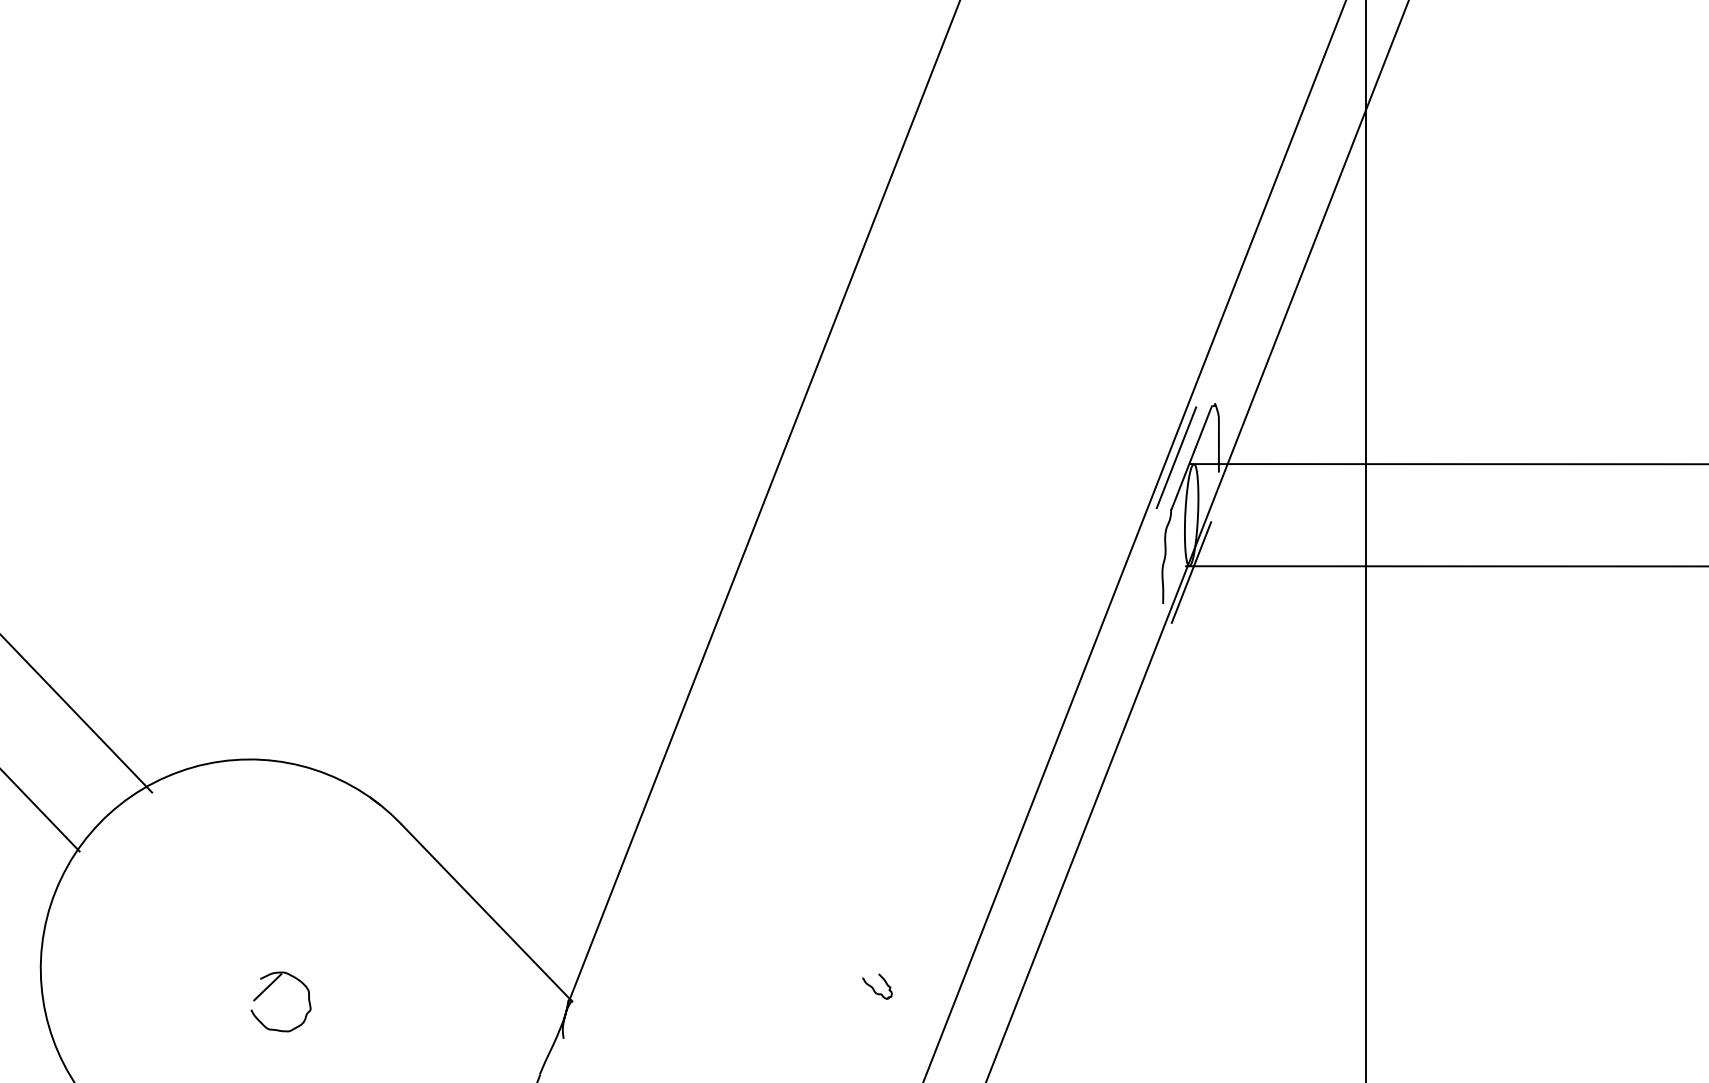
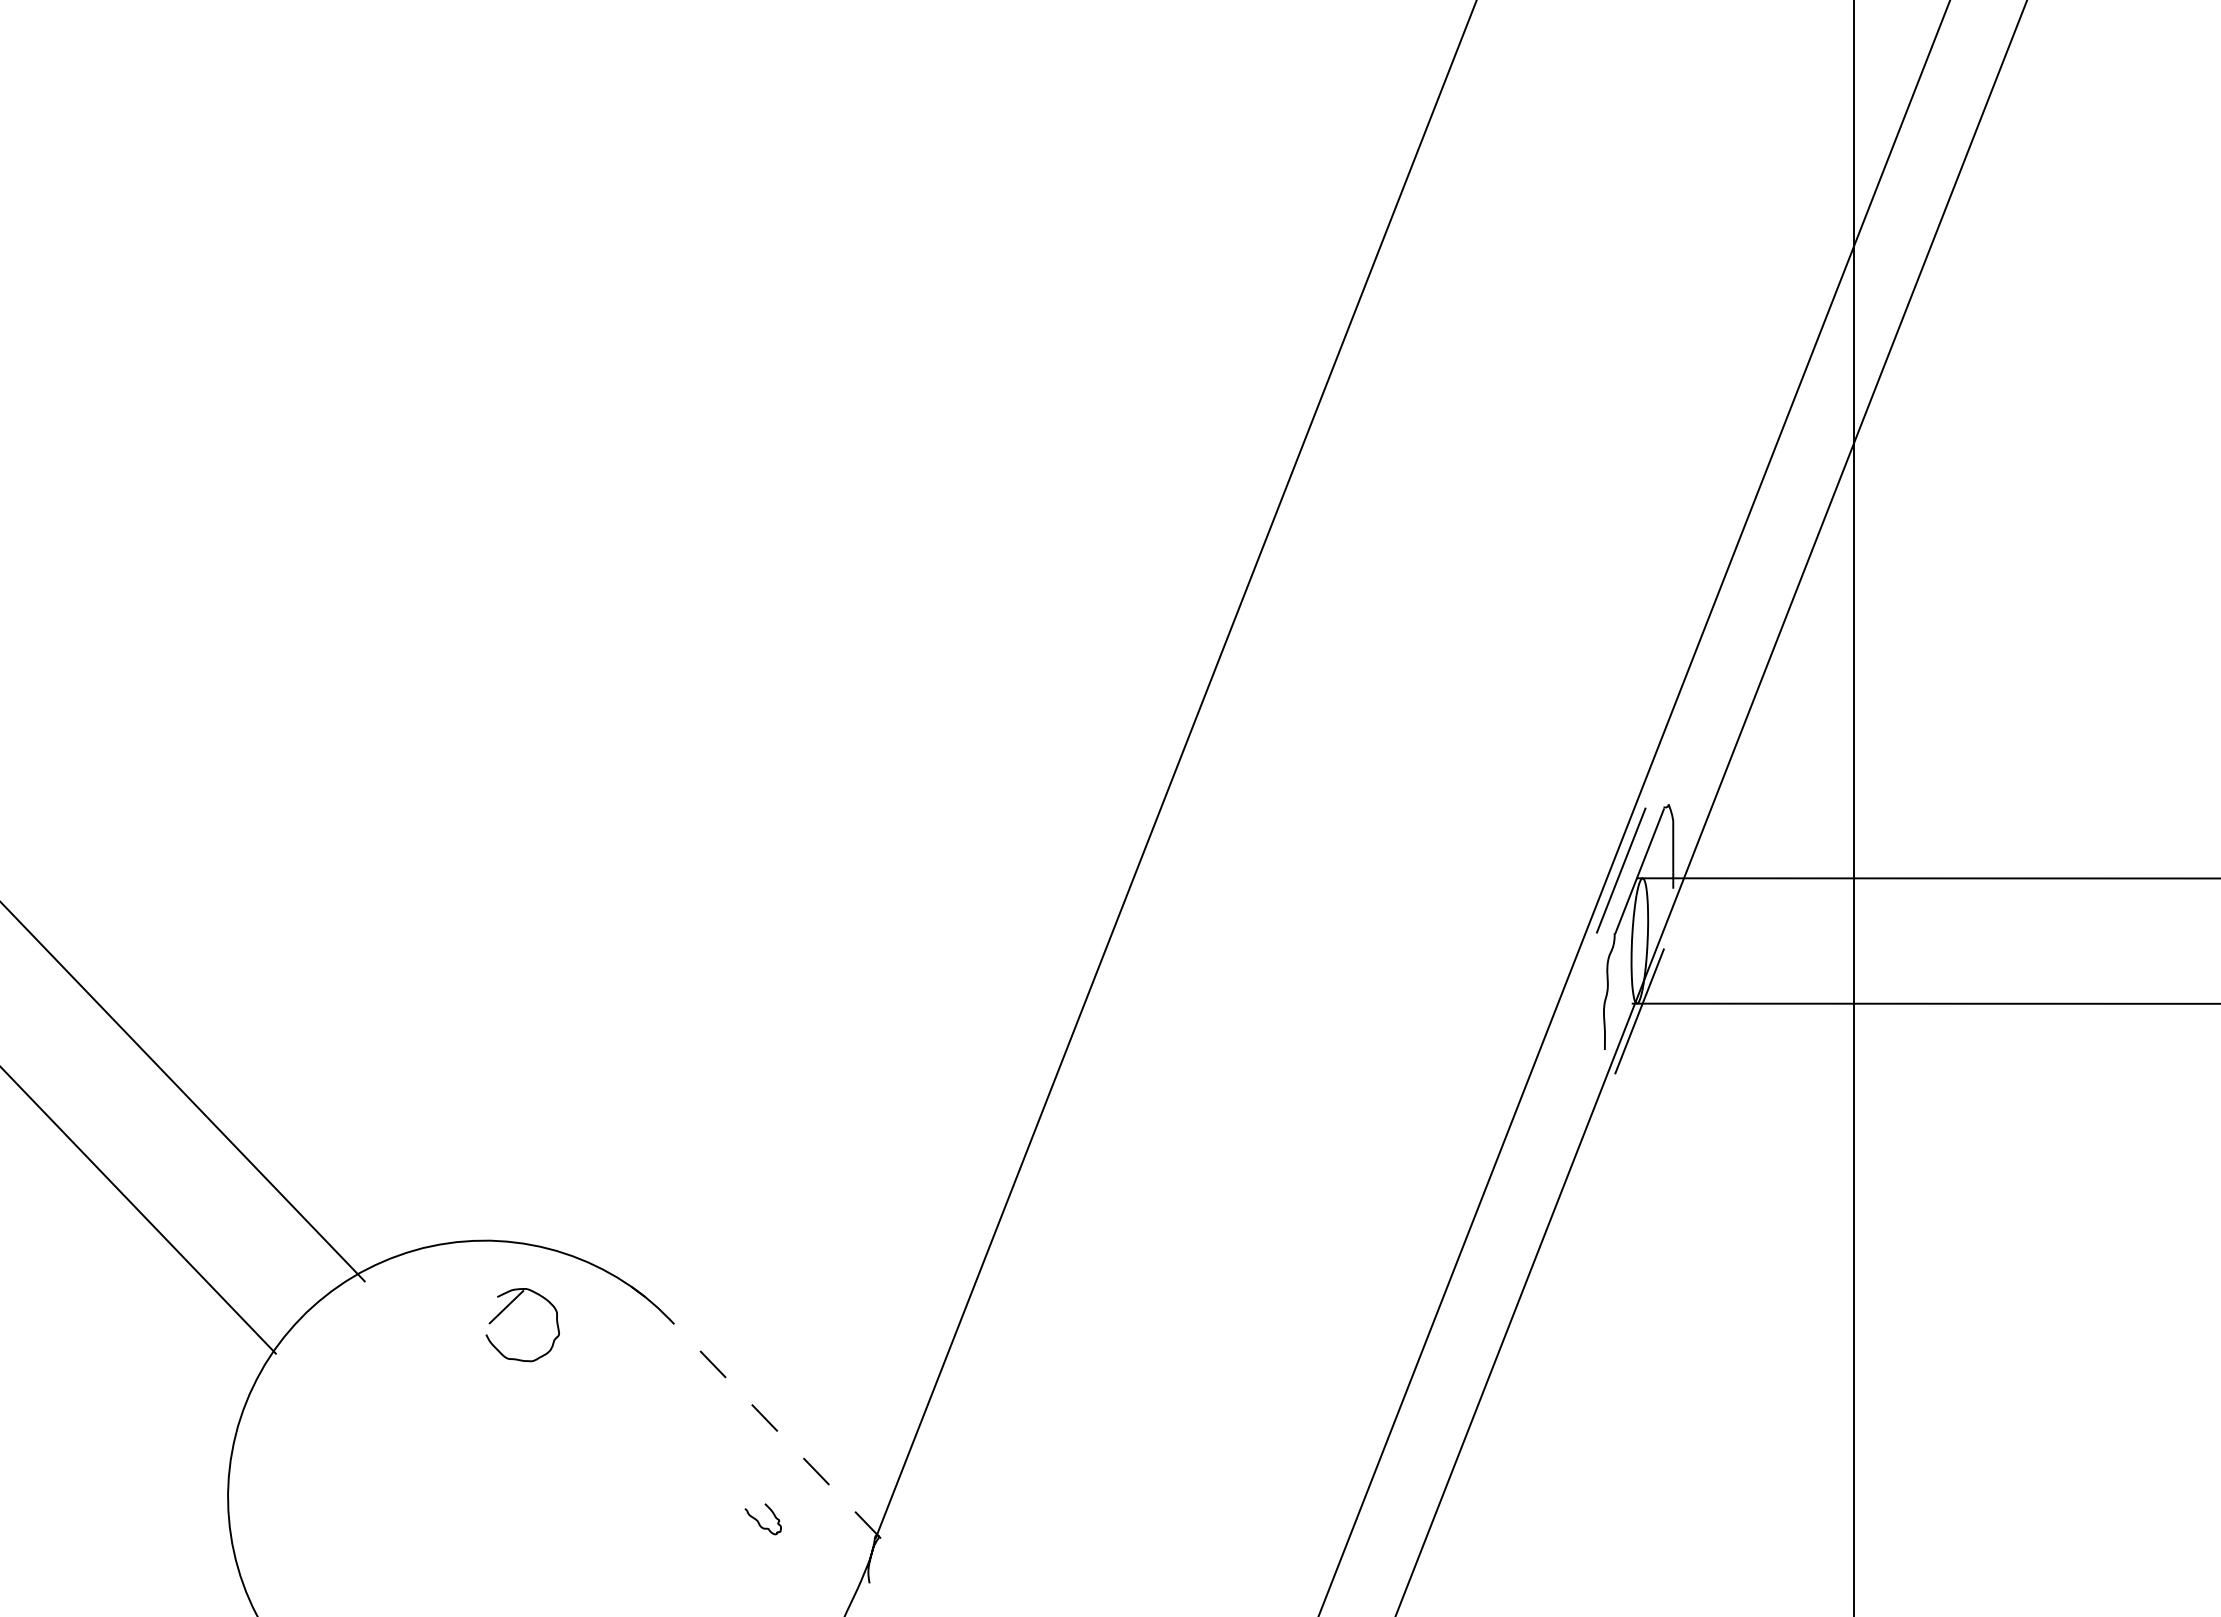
line: (486, 912) -> (774, 1428), solid -> dashed
curve: (873, 987) -> (758, 1520), moved
part: (267, 988) -> (506, 1308), moved

